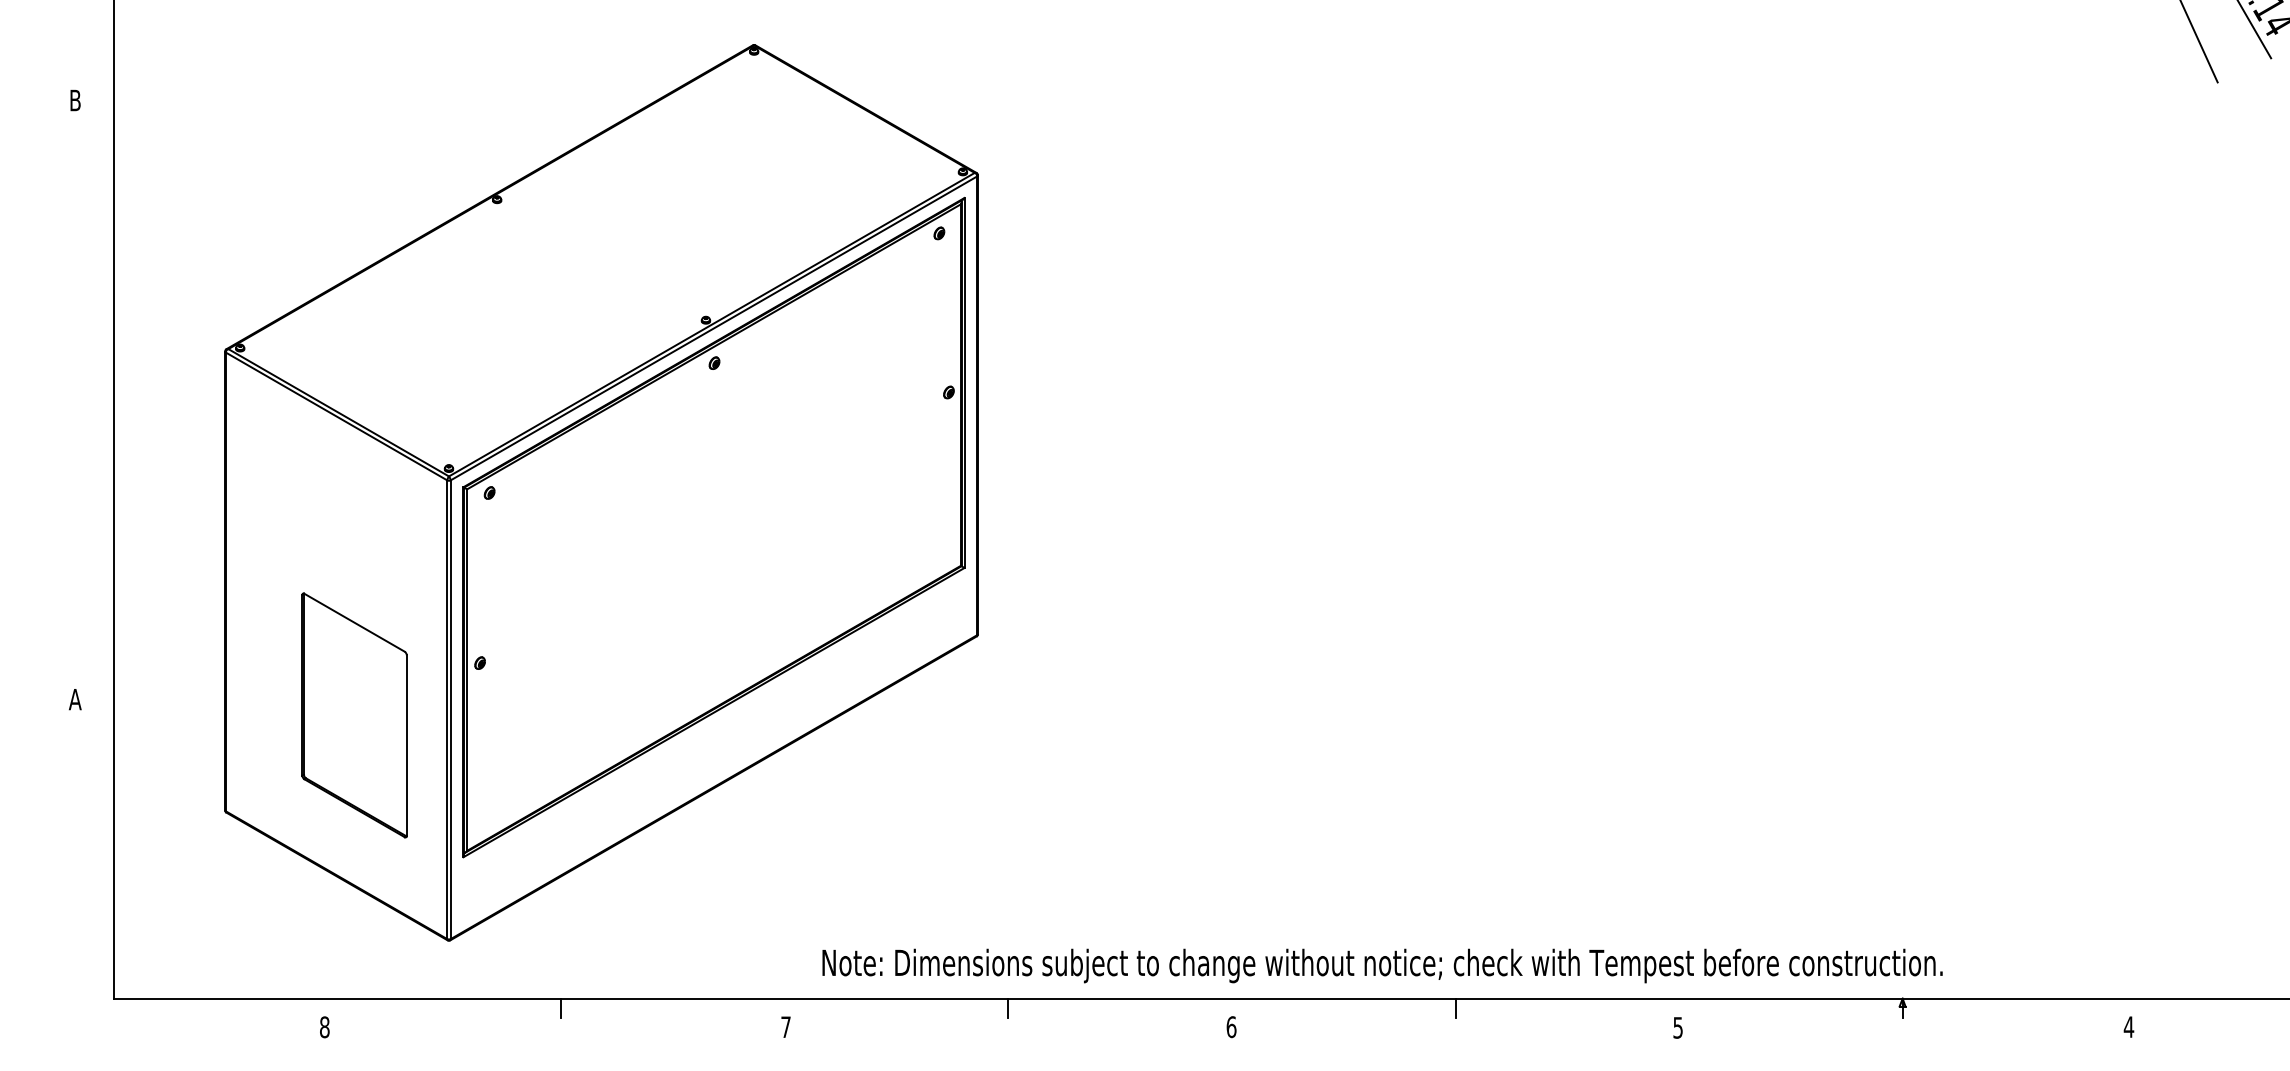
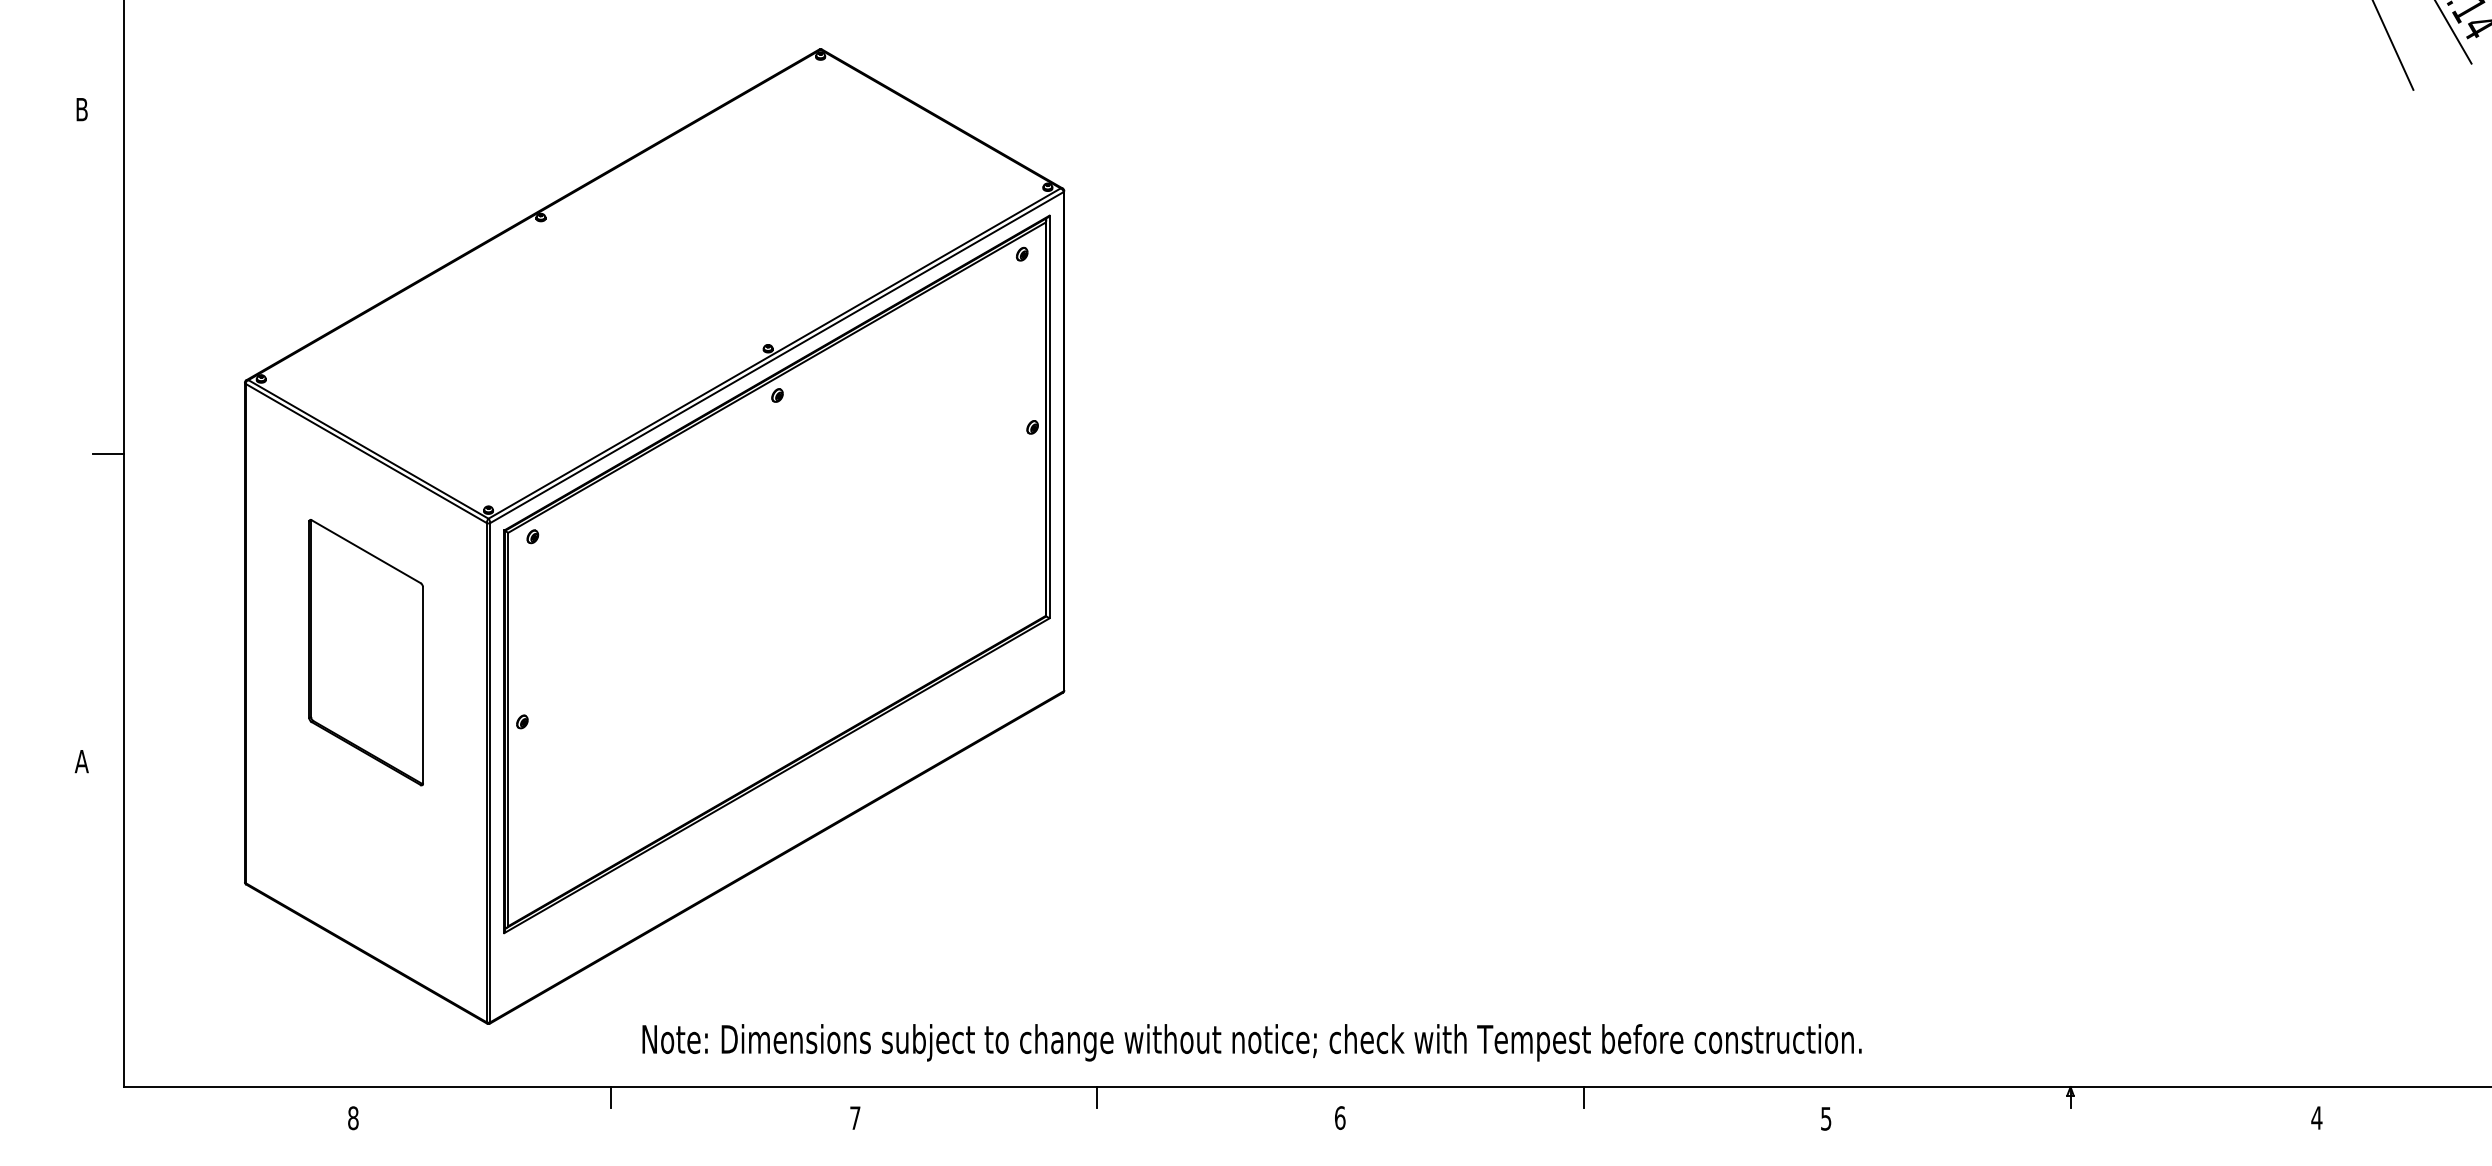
line: (99, 416) -> (108, 453), added
part: (354, 715) -> (366, 652), moved
text: (1382, 965) -> (1251, 1042), moved

